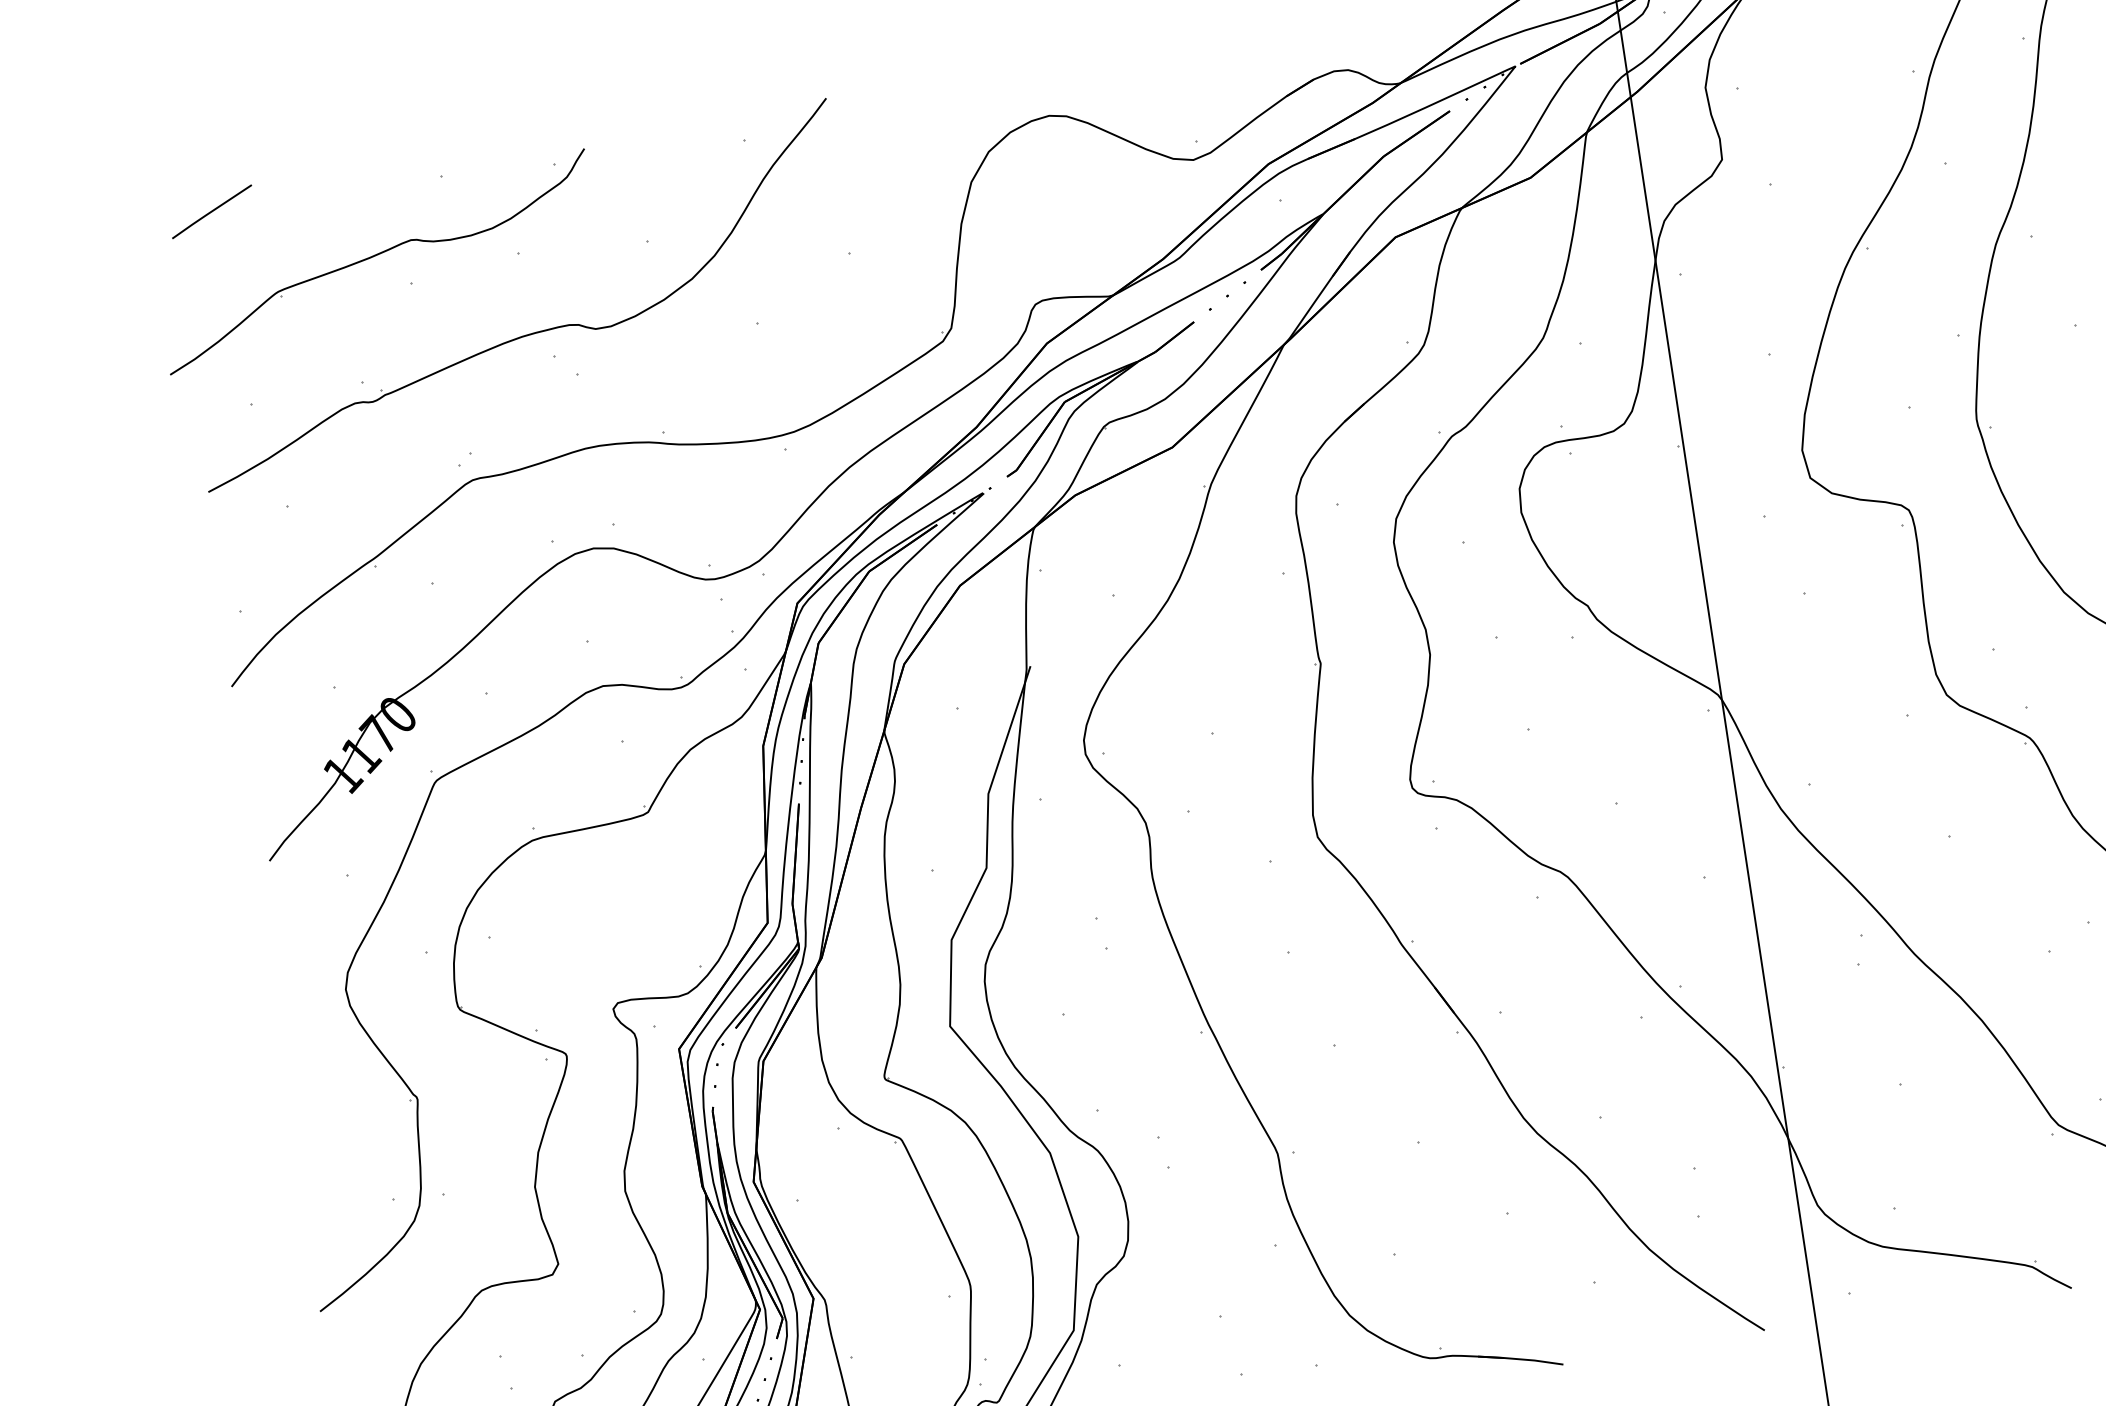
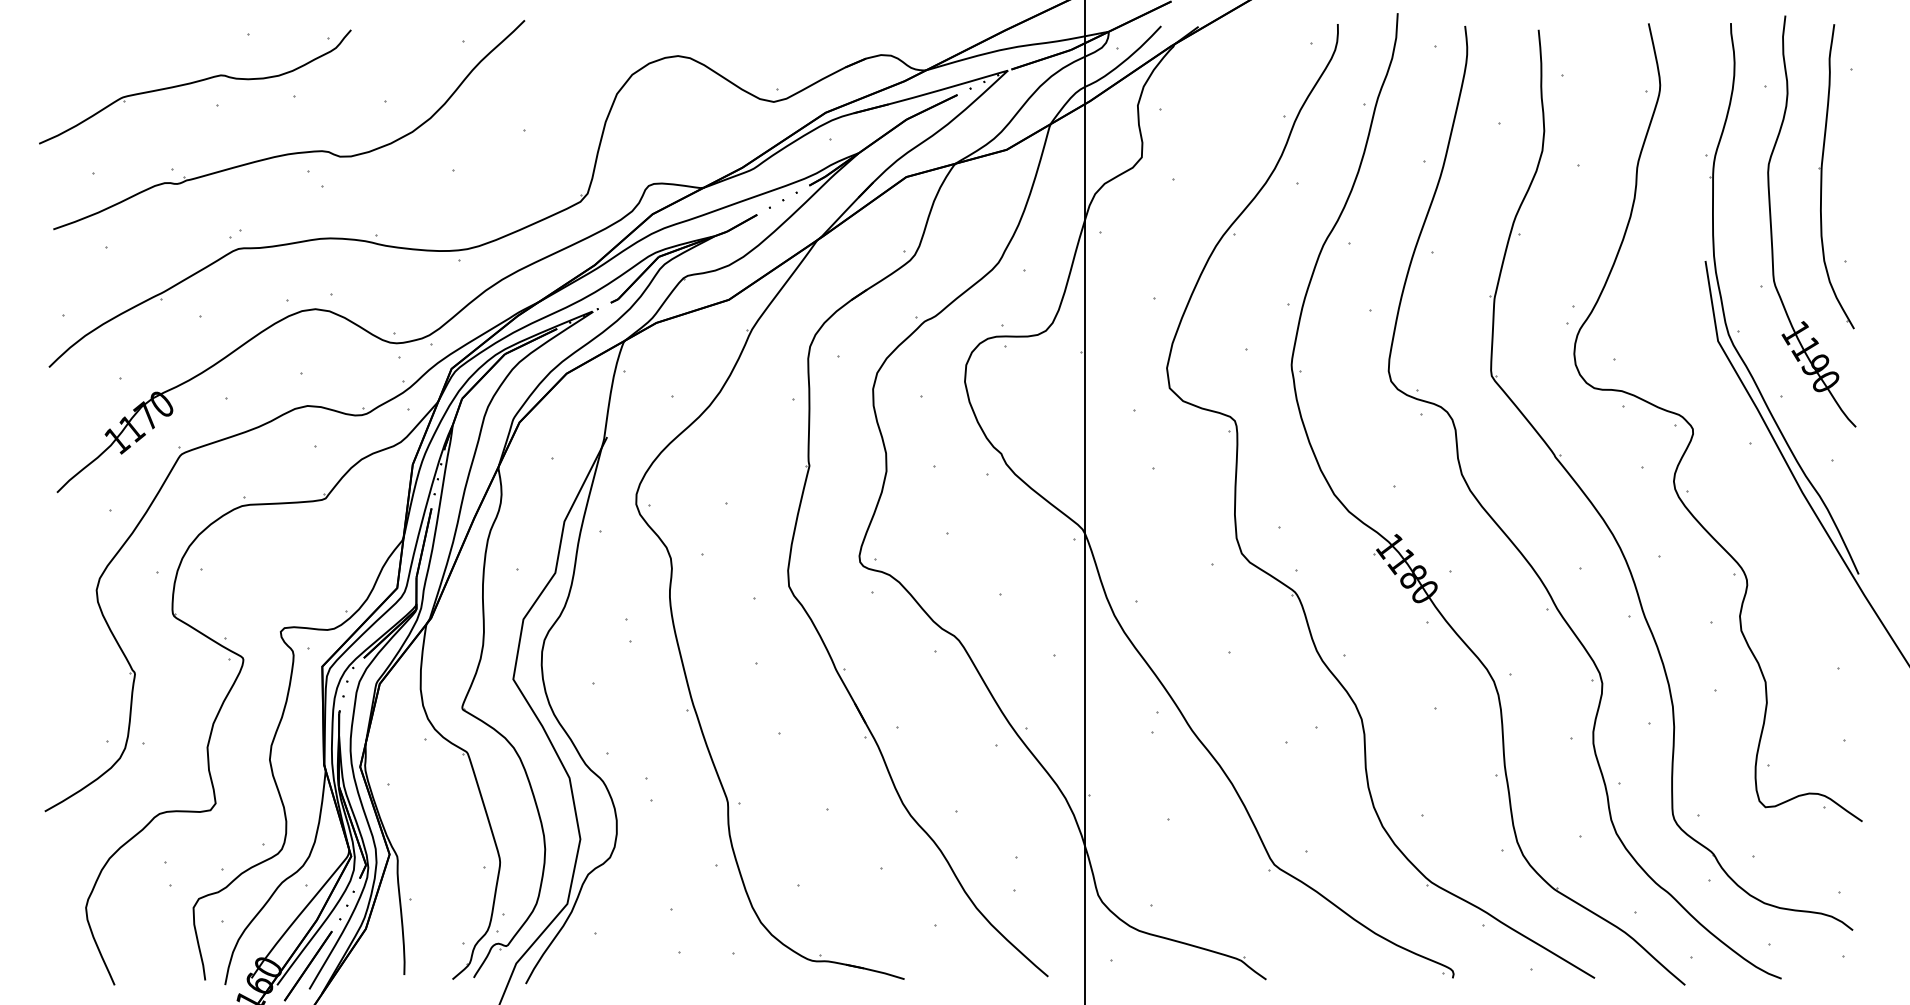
line: (210, 211) -> (84, 34), removed

